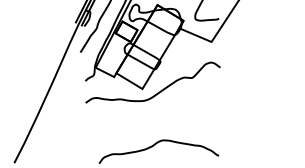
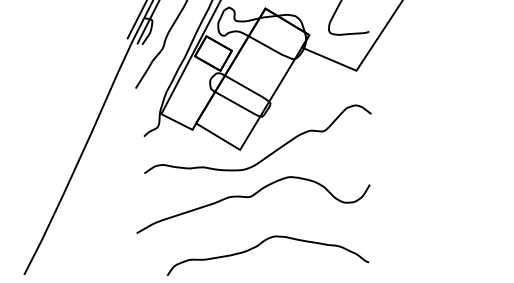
curve: (149, 117) -> (251, 197), added

